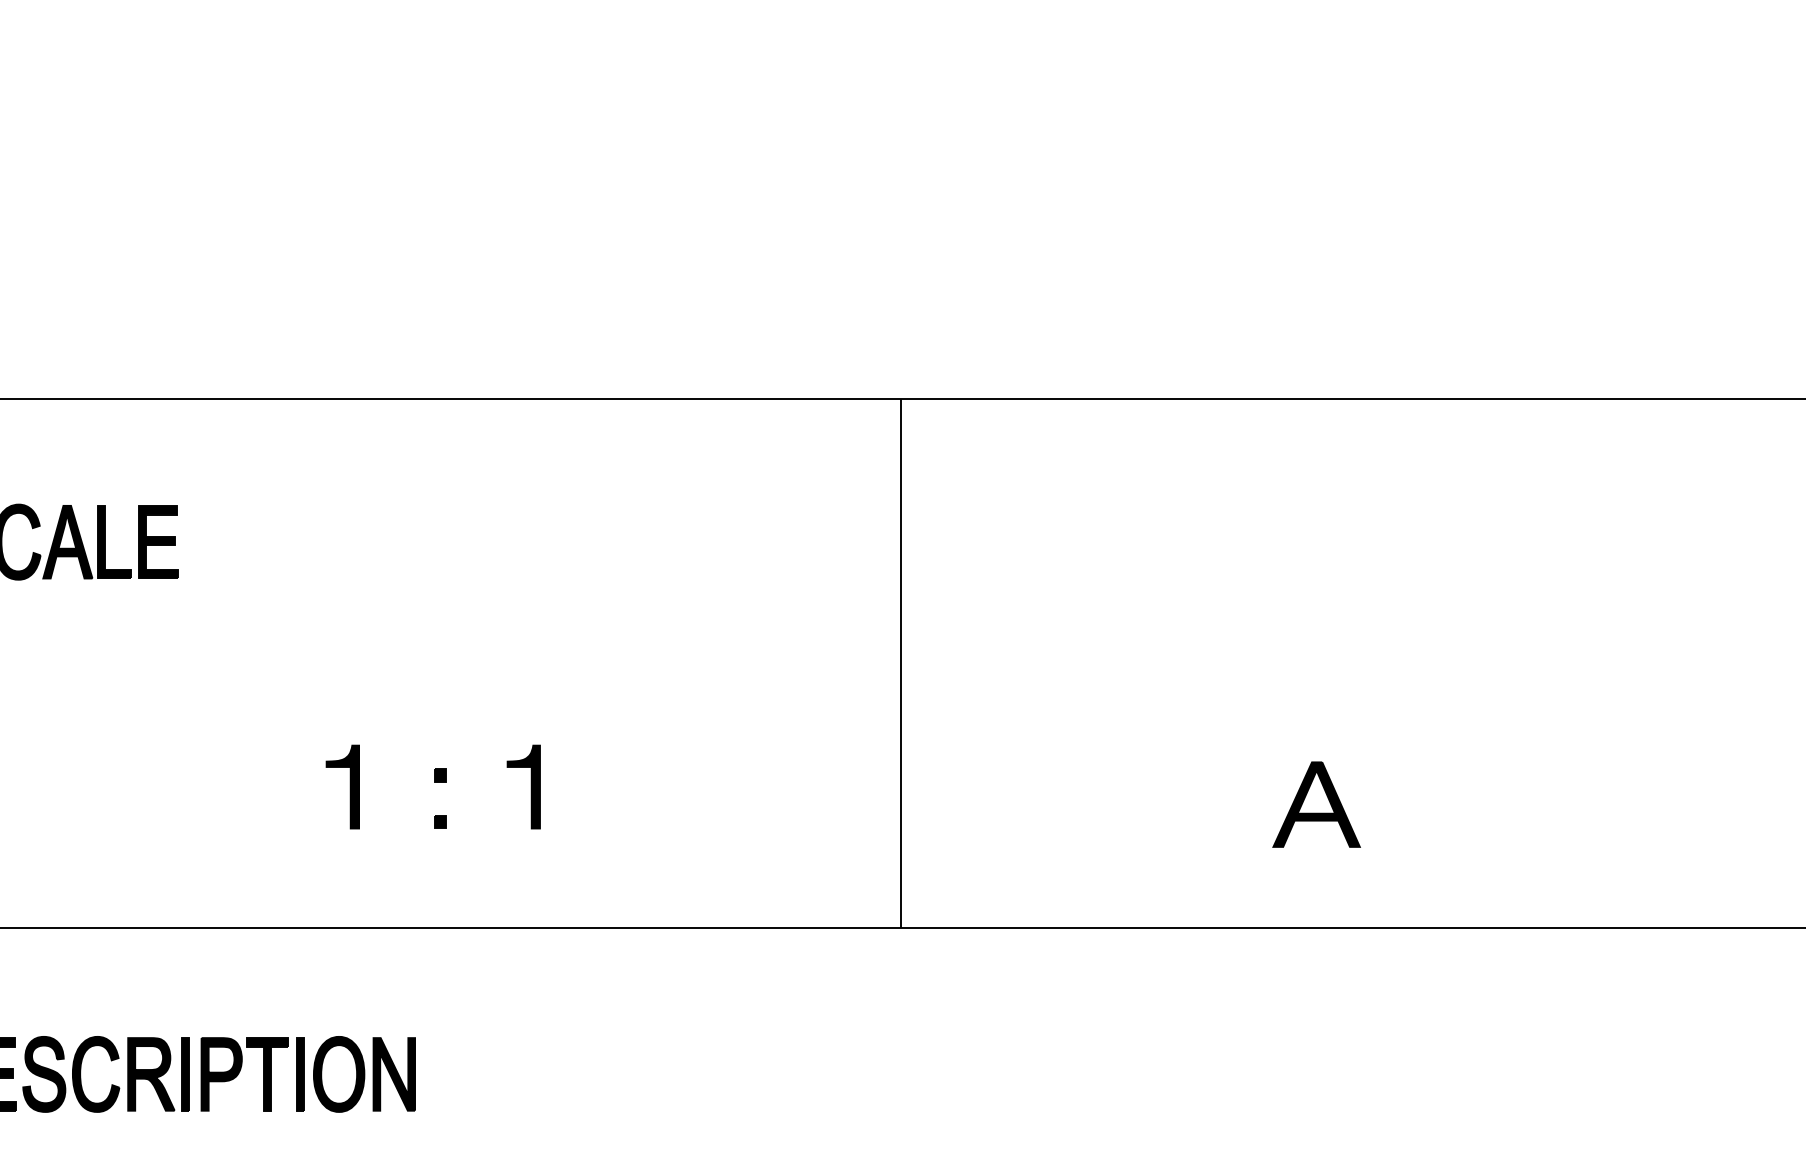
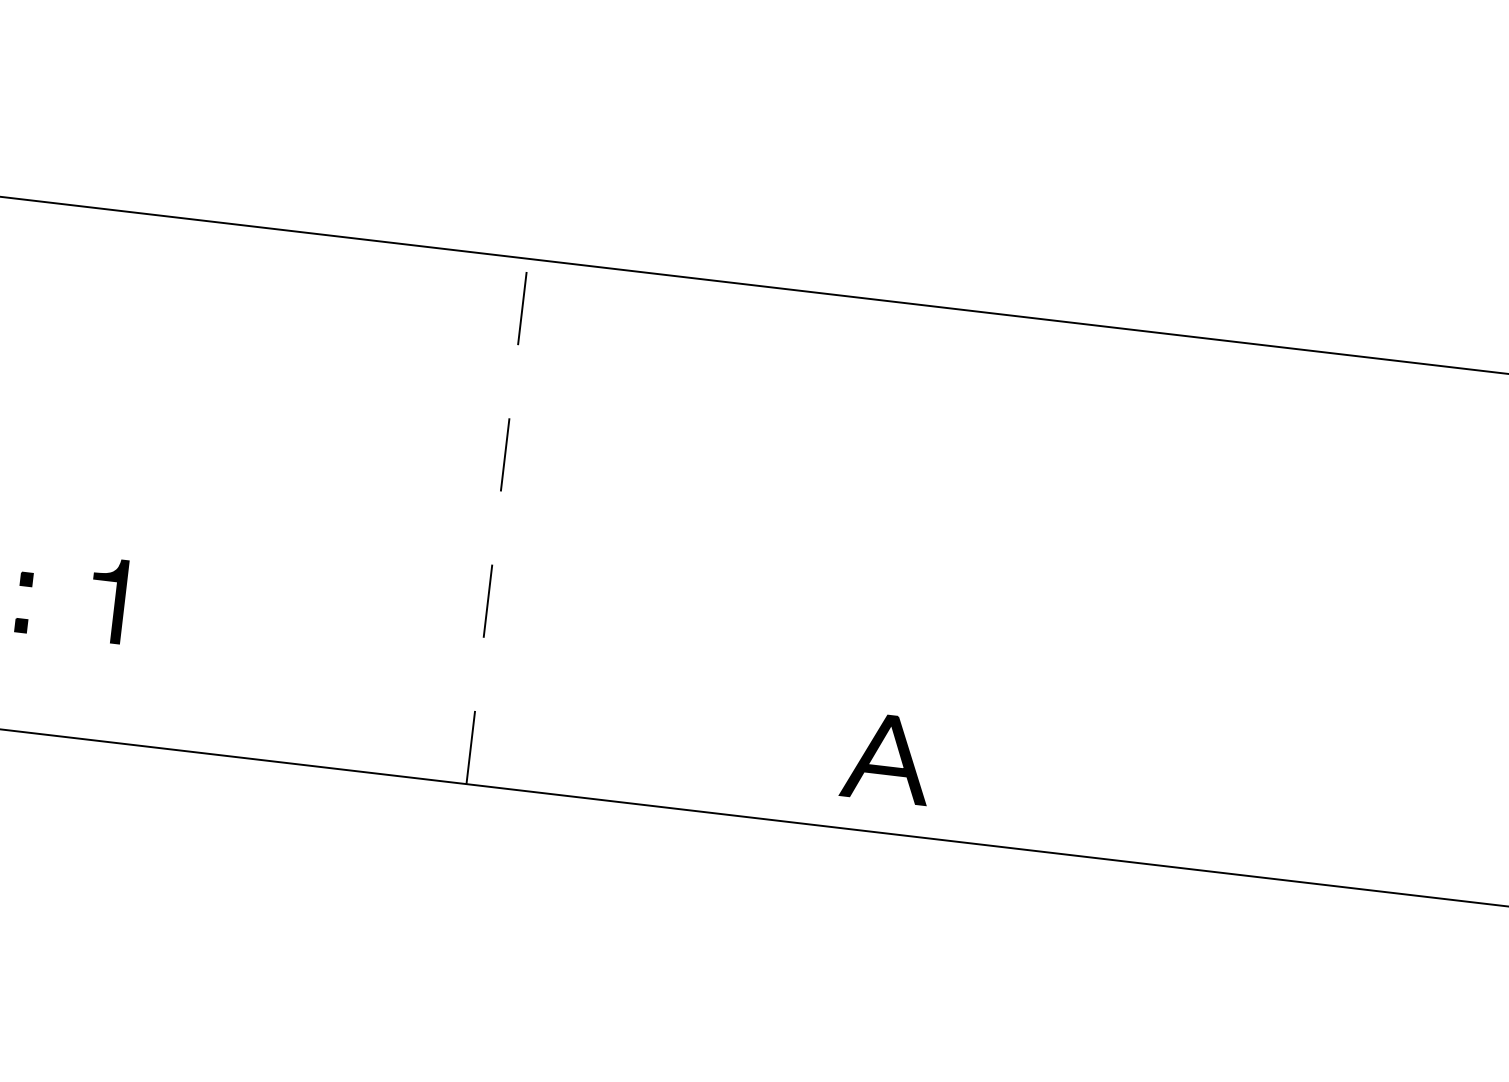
line: (901, 662) -> (497, 520), solid -> dashed
part: (1316, 804) -> (887, 757), moved

